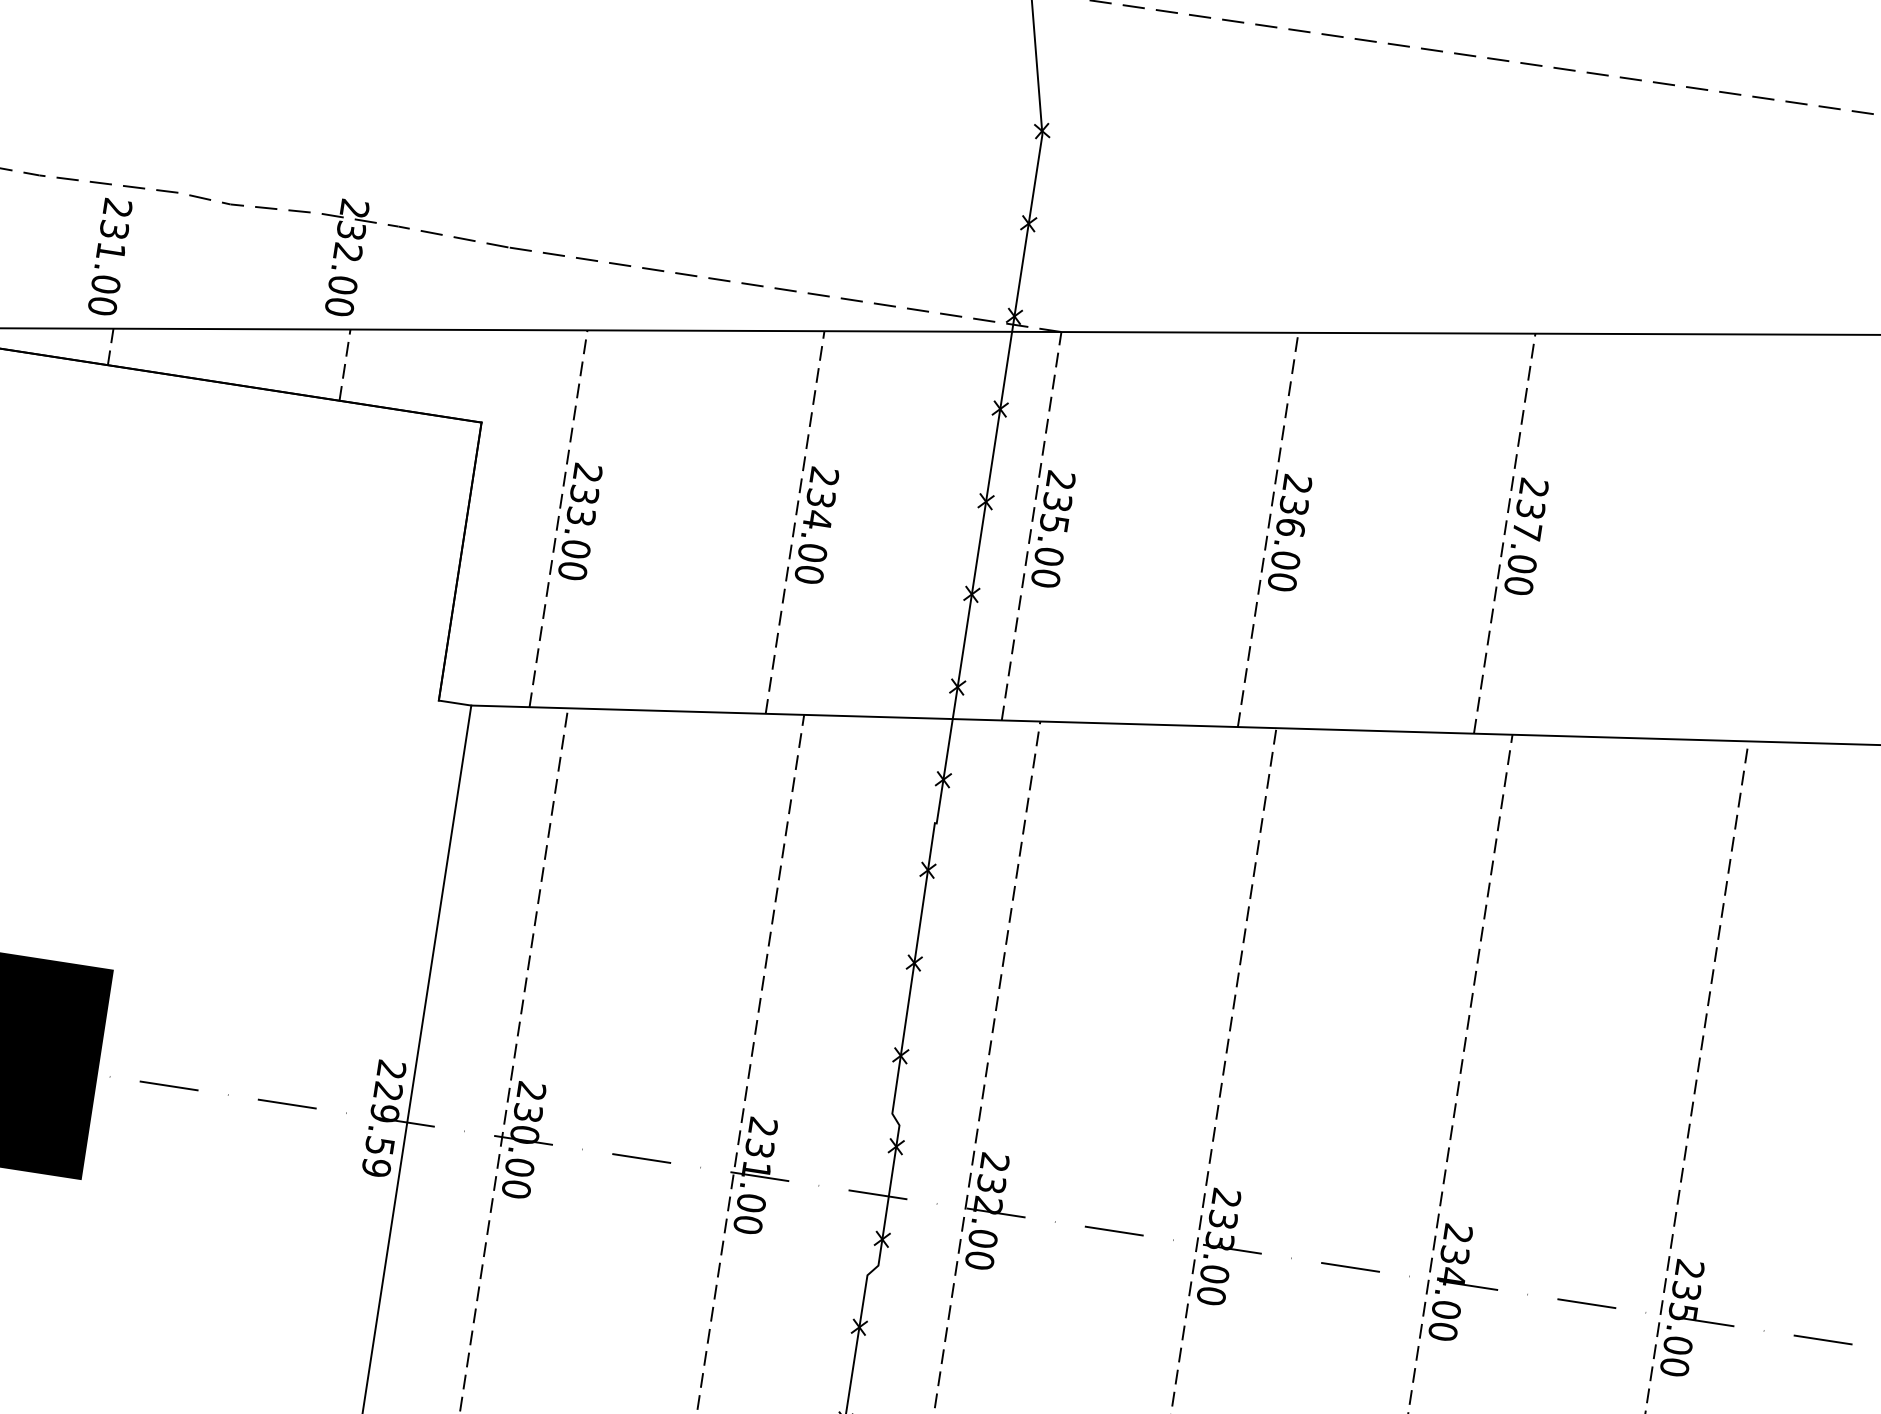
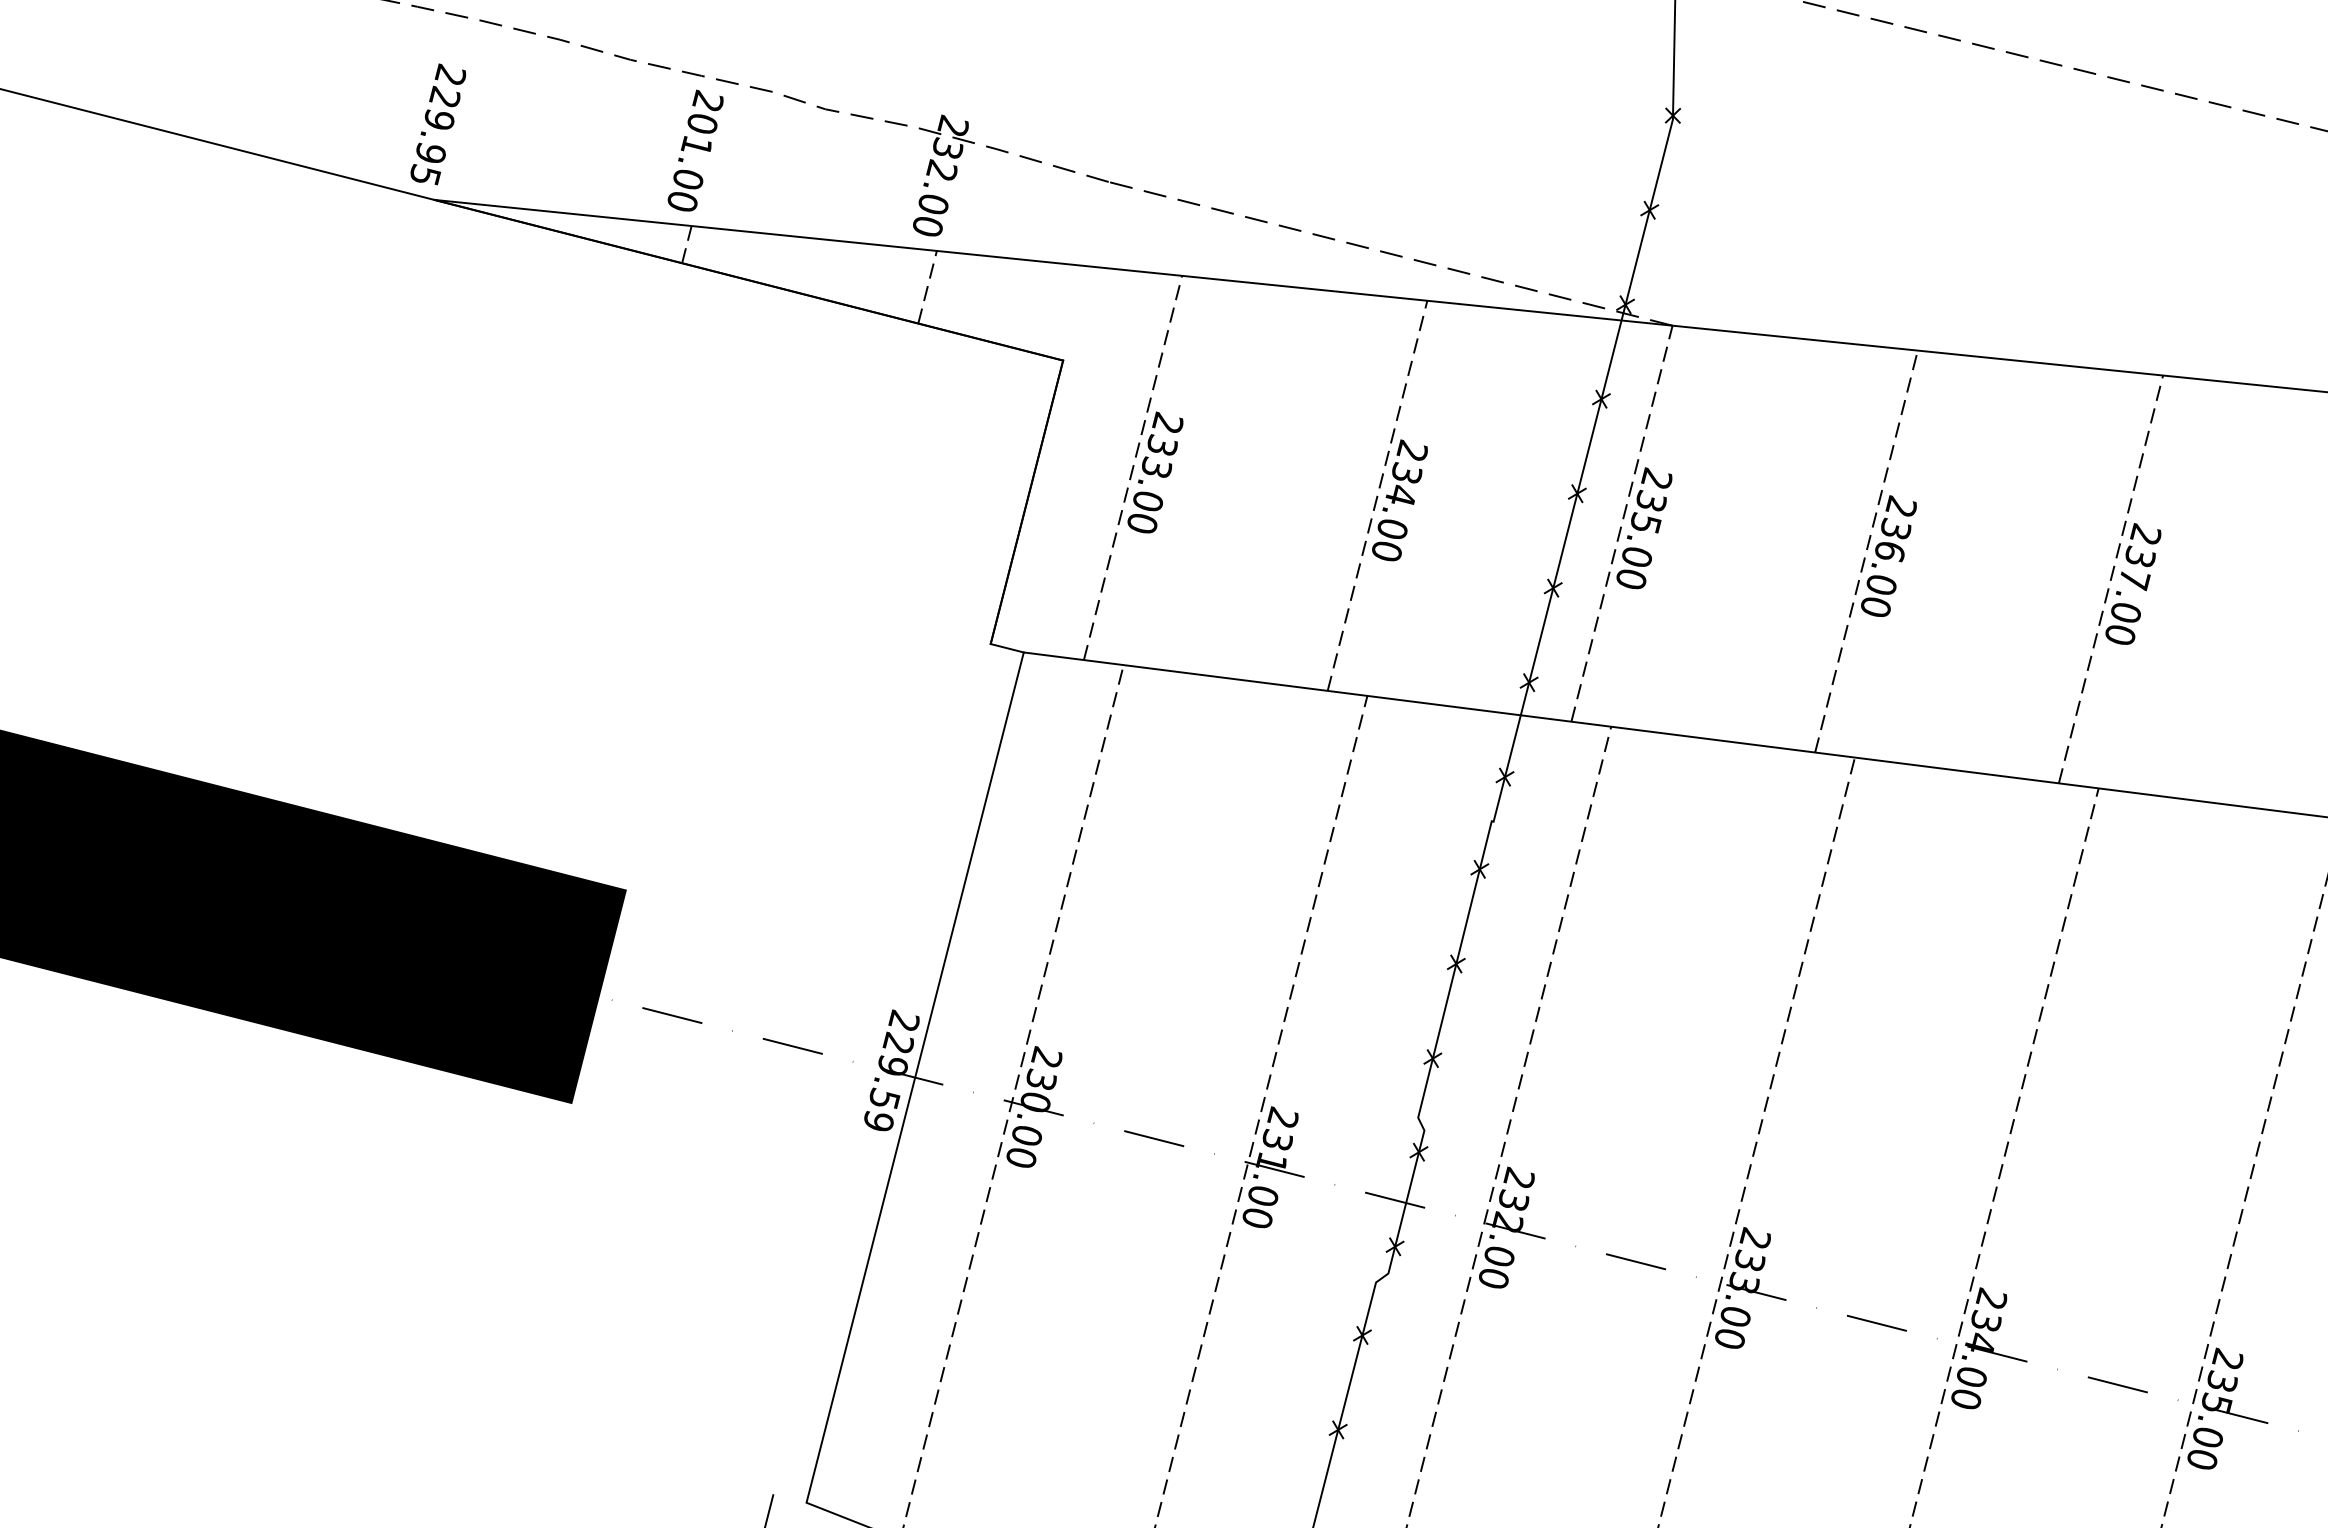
text: (114, 228) -> (702, 122), 231.00 -> 201.00

